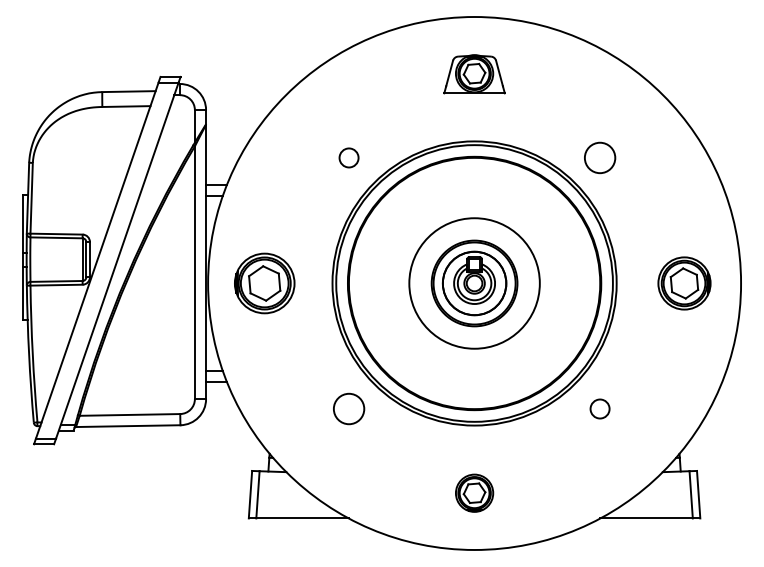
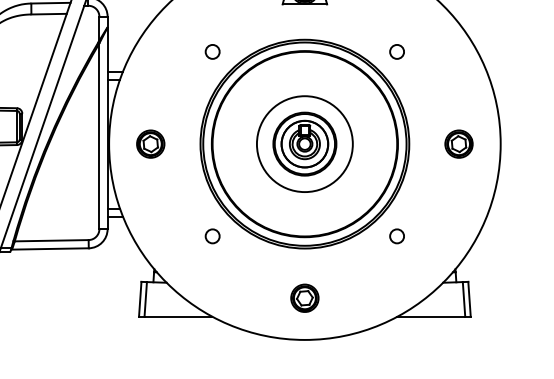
circle: (599, 157) -> (396, 51), size x0.62
part: (264, 283) -> (150, 144), size x0.62
part: (683, 283) -> (458, 144), size x0.71
circle: (348, 408) -> (212, 235), size x0.62

